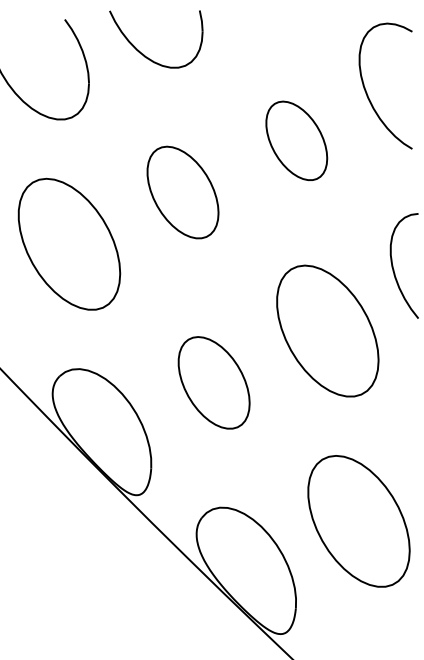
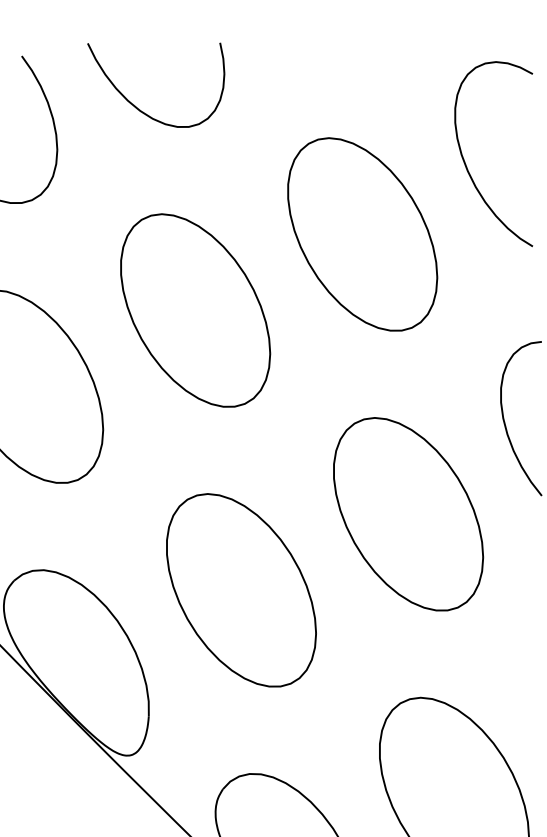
part: (296, 140) -> (362, 233), size x1.67
part: (182, 192) -> (194, 310), size x1.43
part: (213, 382) -> (240, 589), size x1.43

